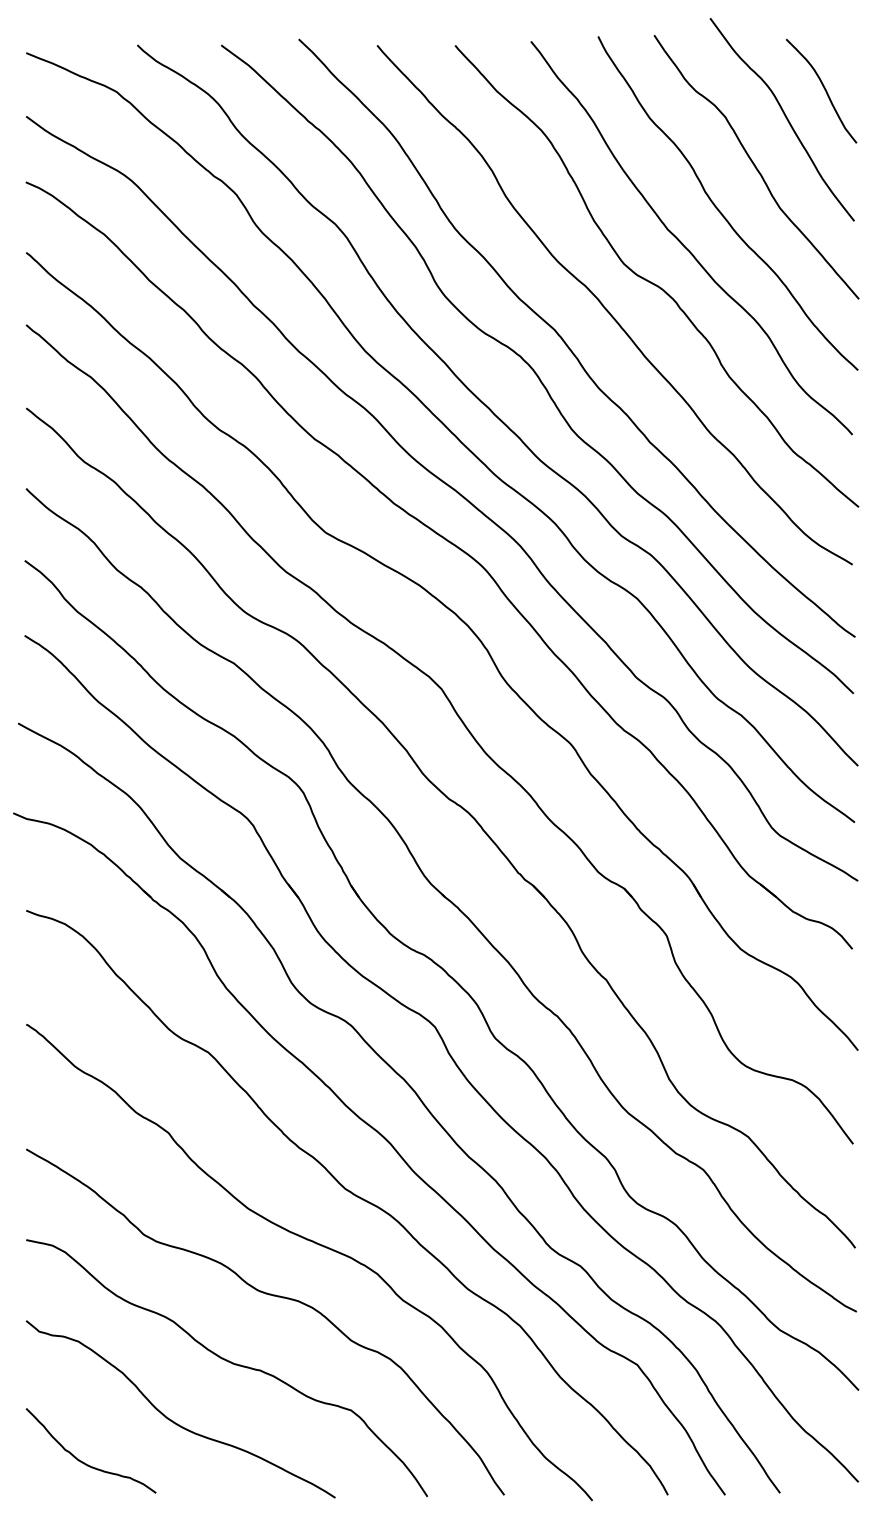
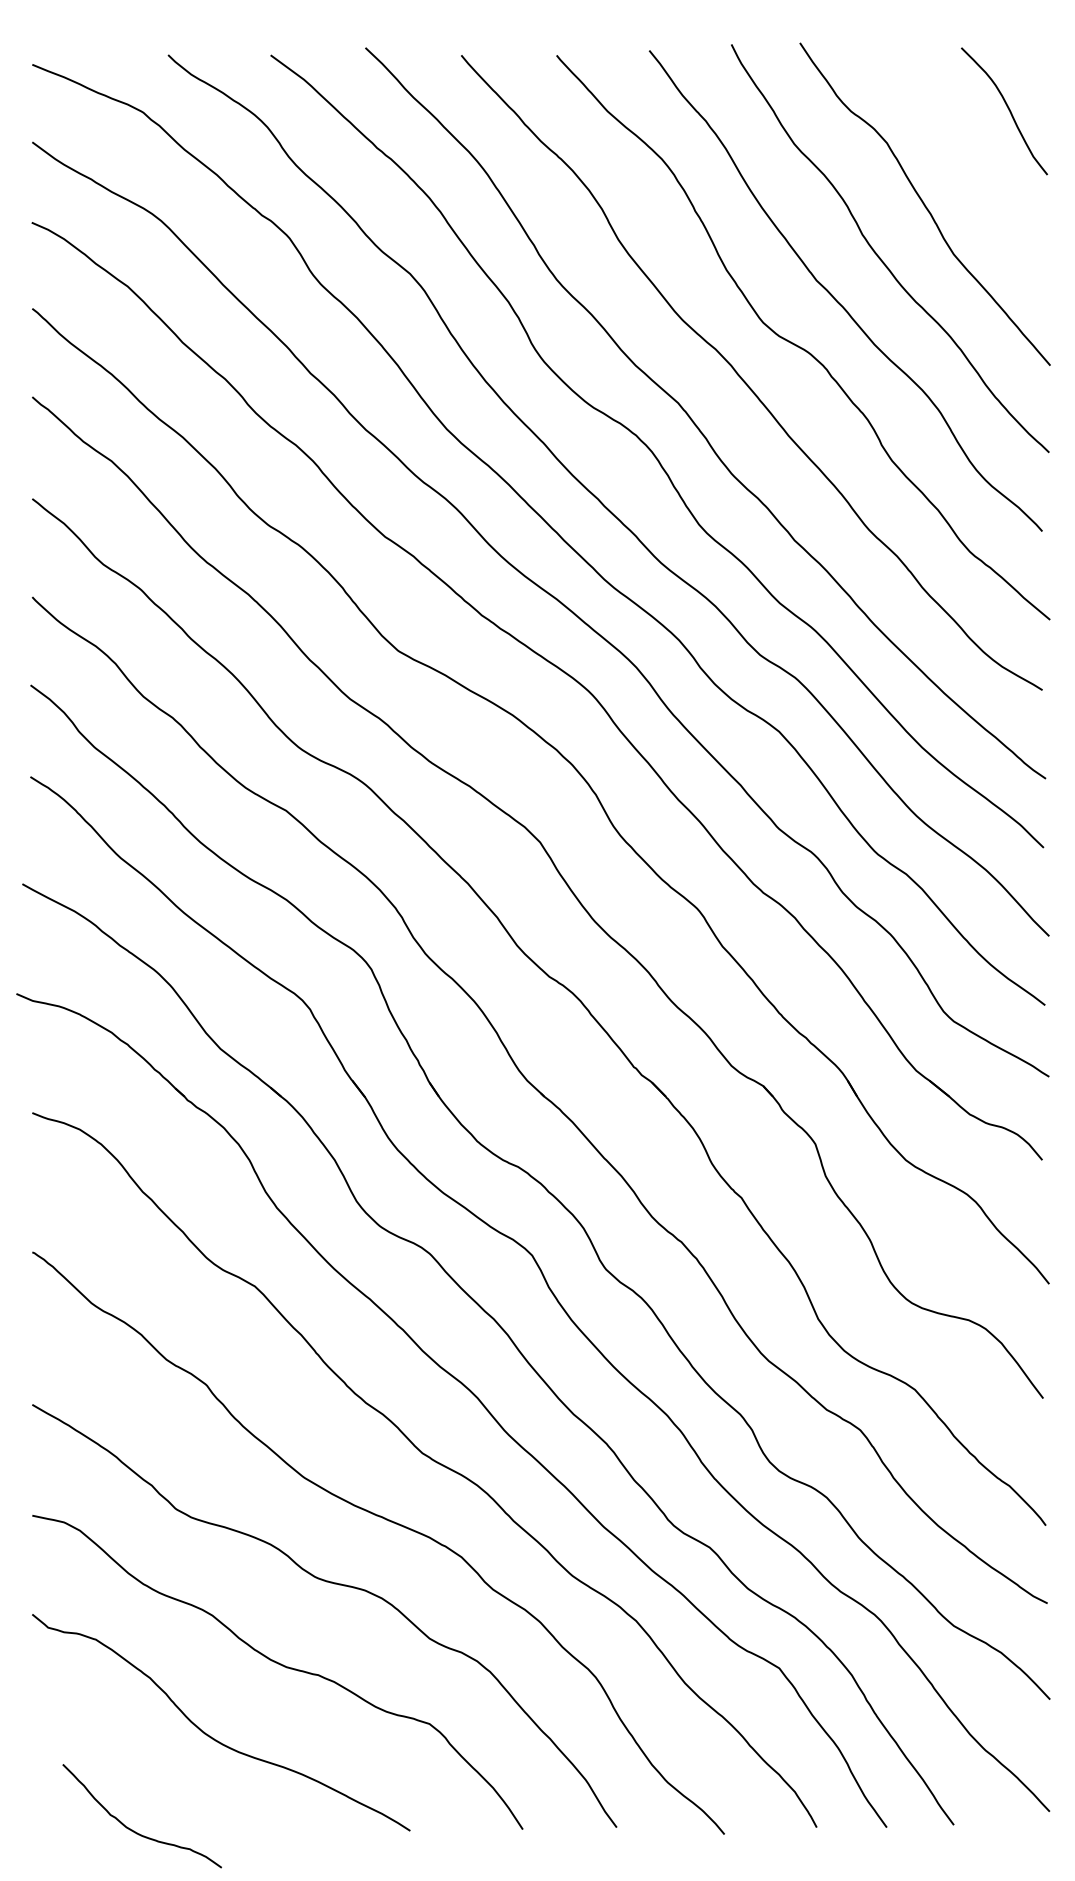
curve: (784, 116) -> (959, 142), removed
curve: (83, 1461) -> (132, 1829), moved

